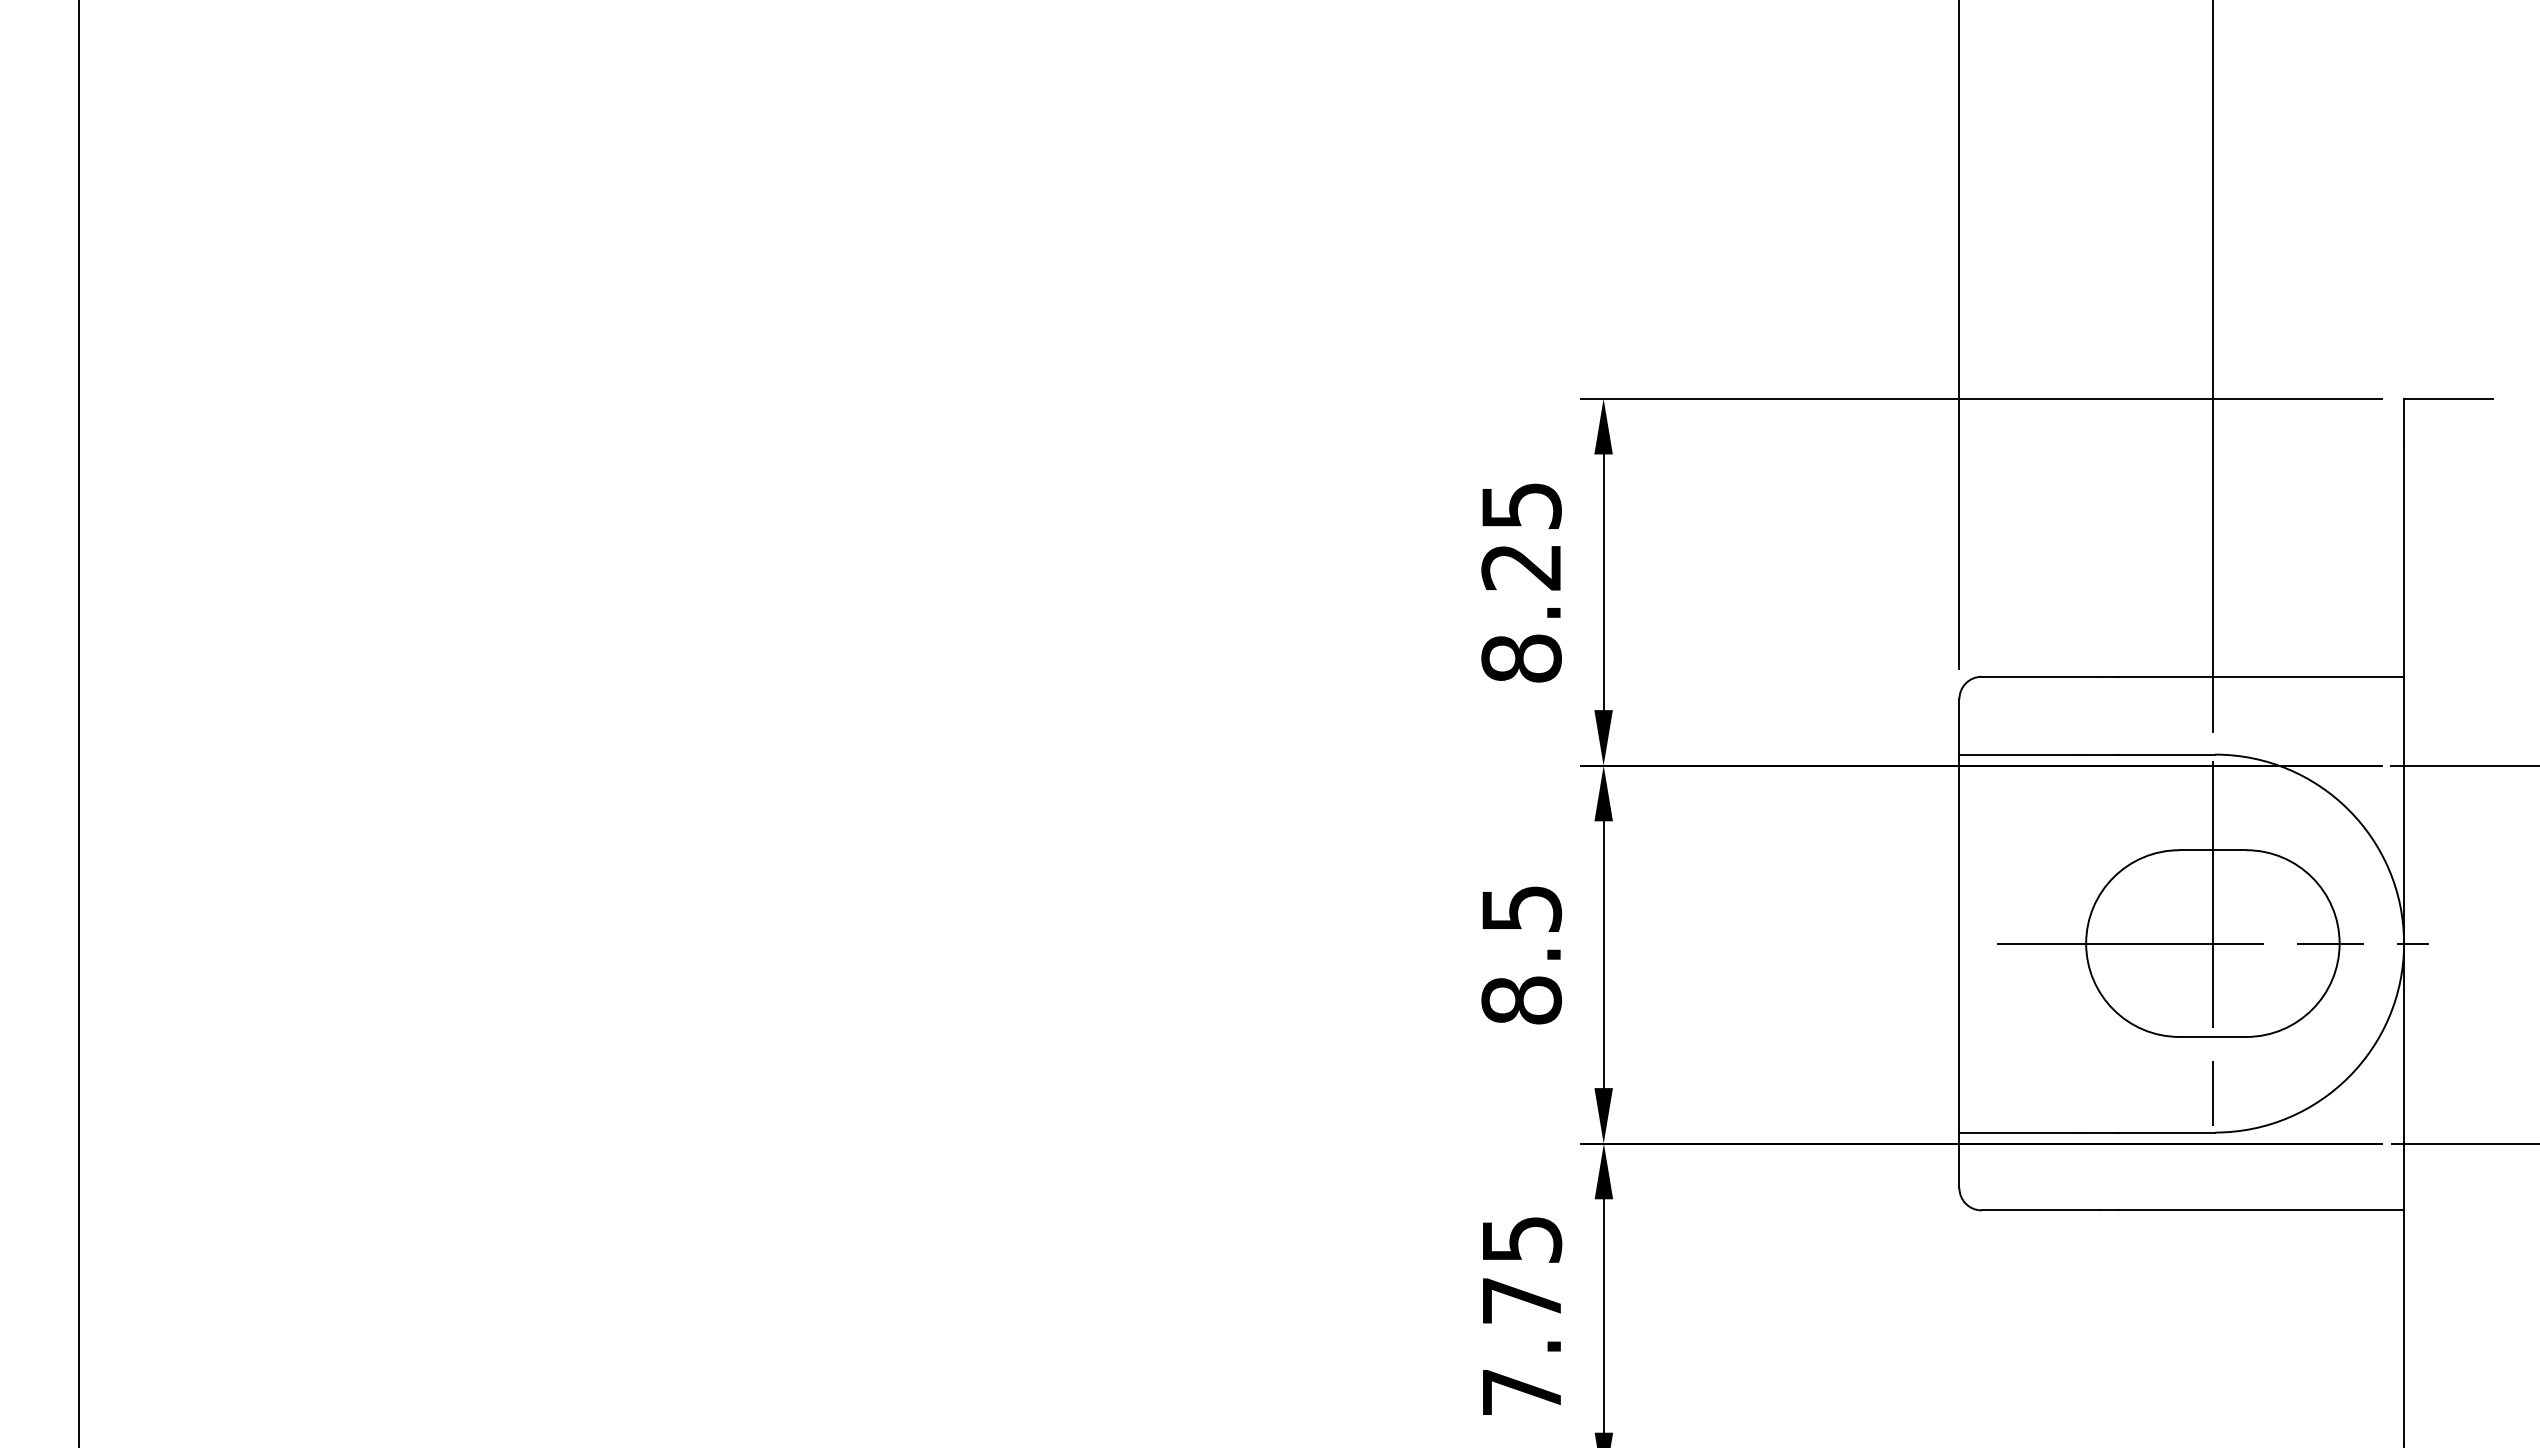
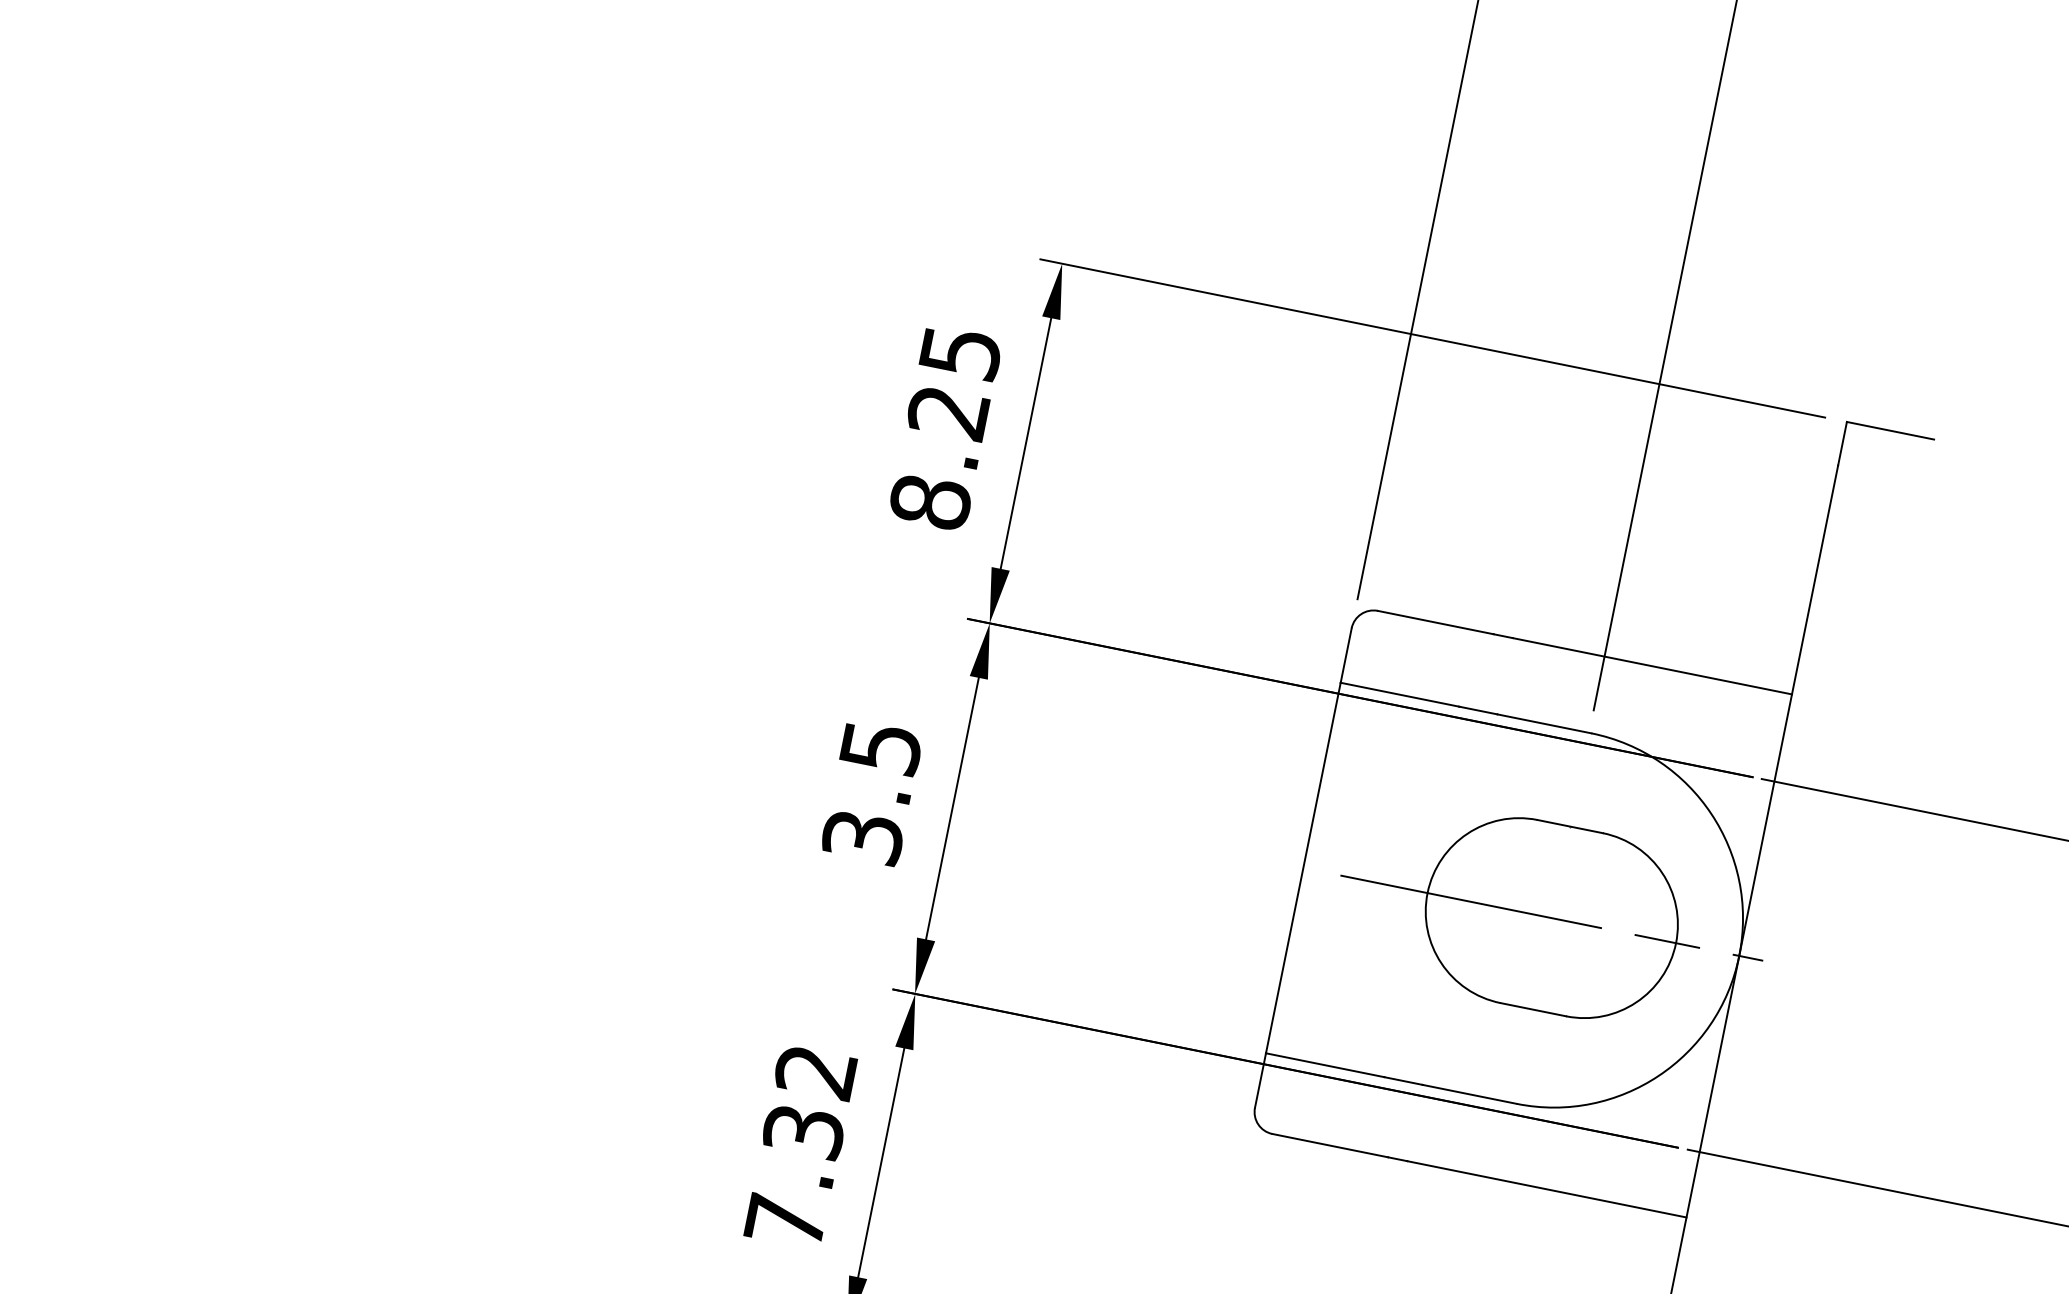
line: (2212, 943) -> (1551, 917), removed
text: (1521, 1000) -> (862, 837), 8.5 -> 3.5
text: (1521, 1270) -> (809, 1101), 7.75 -> 7.32

